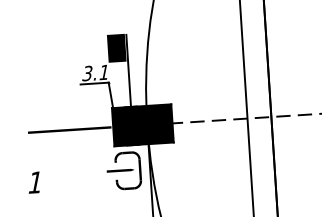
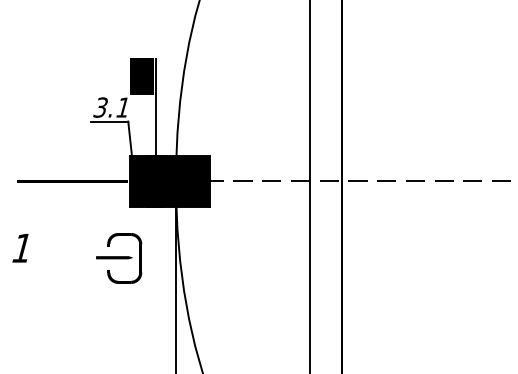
part: (124, 171) -> (119, 258), moved

